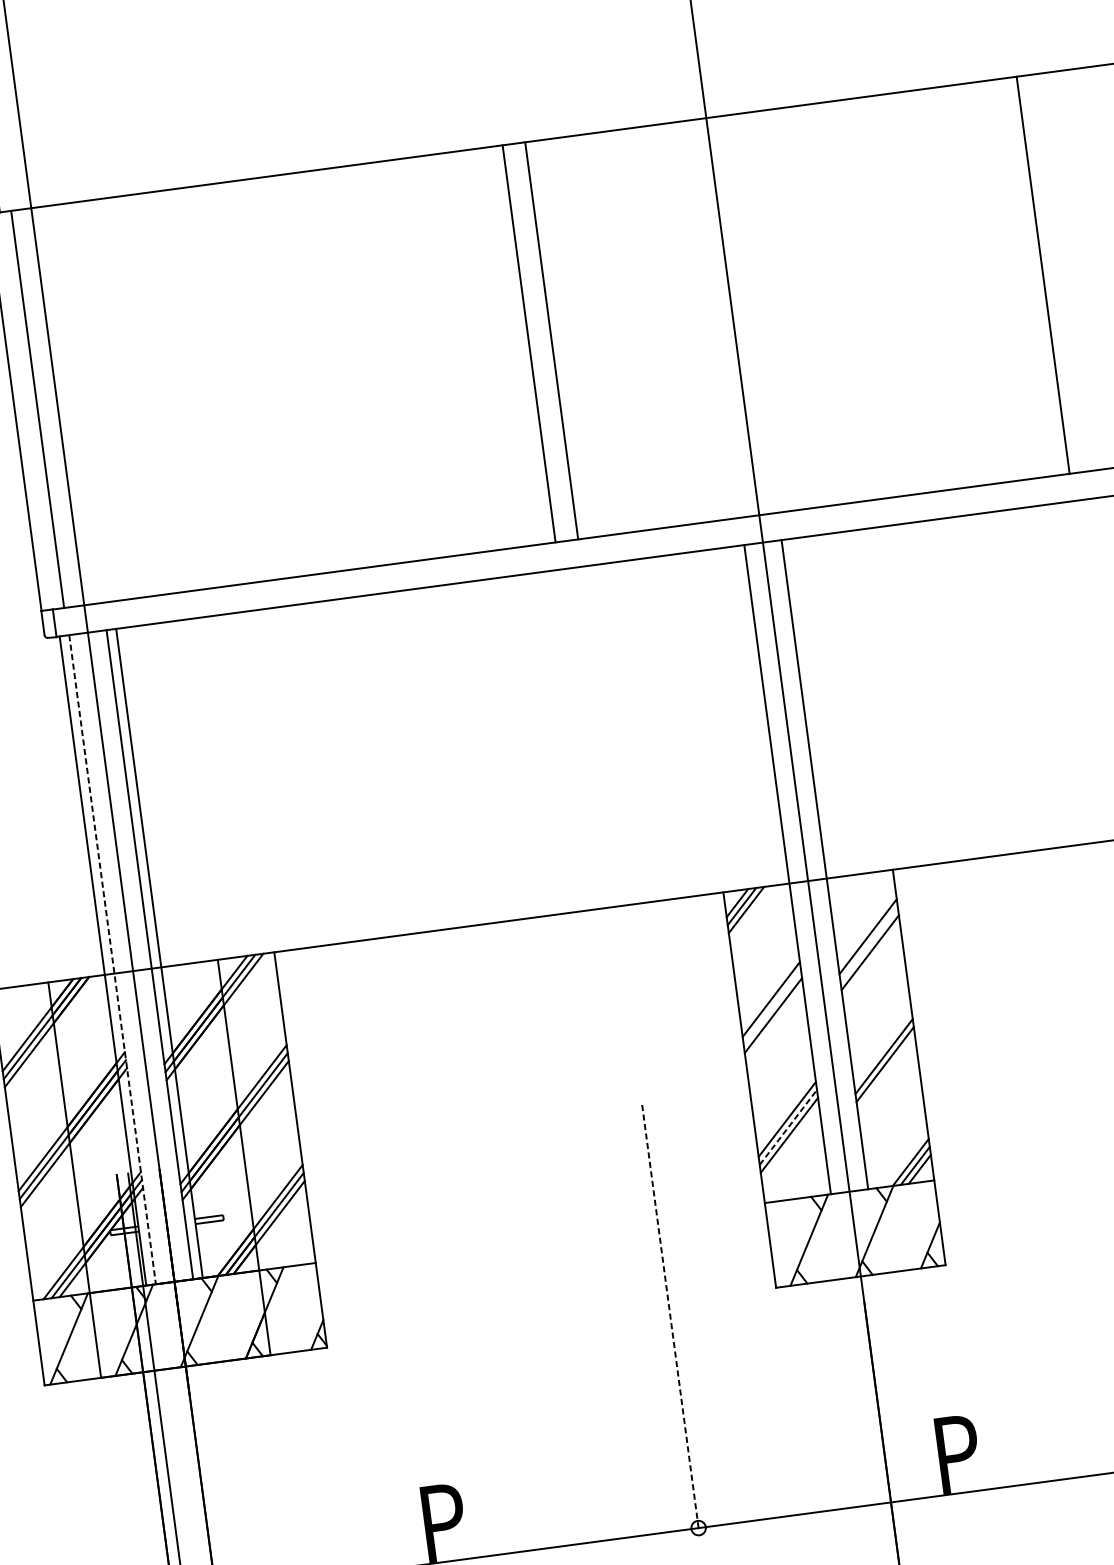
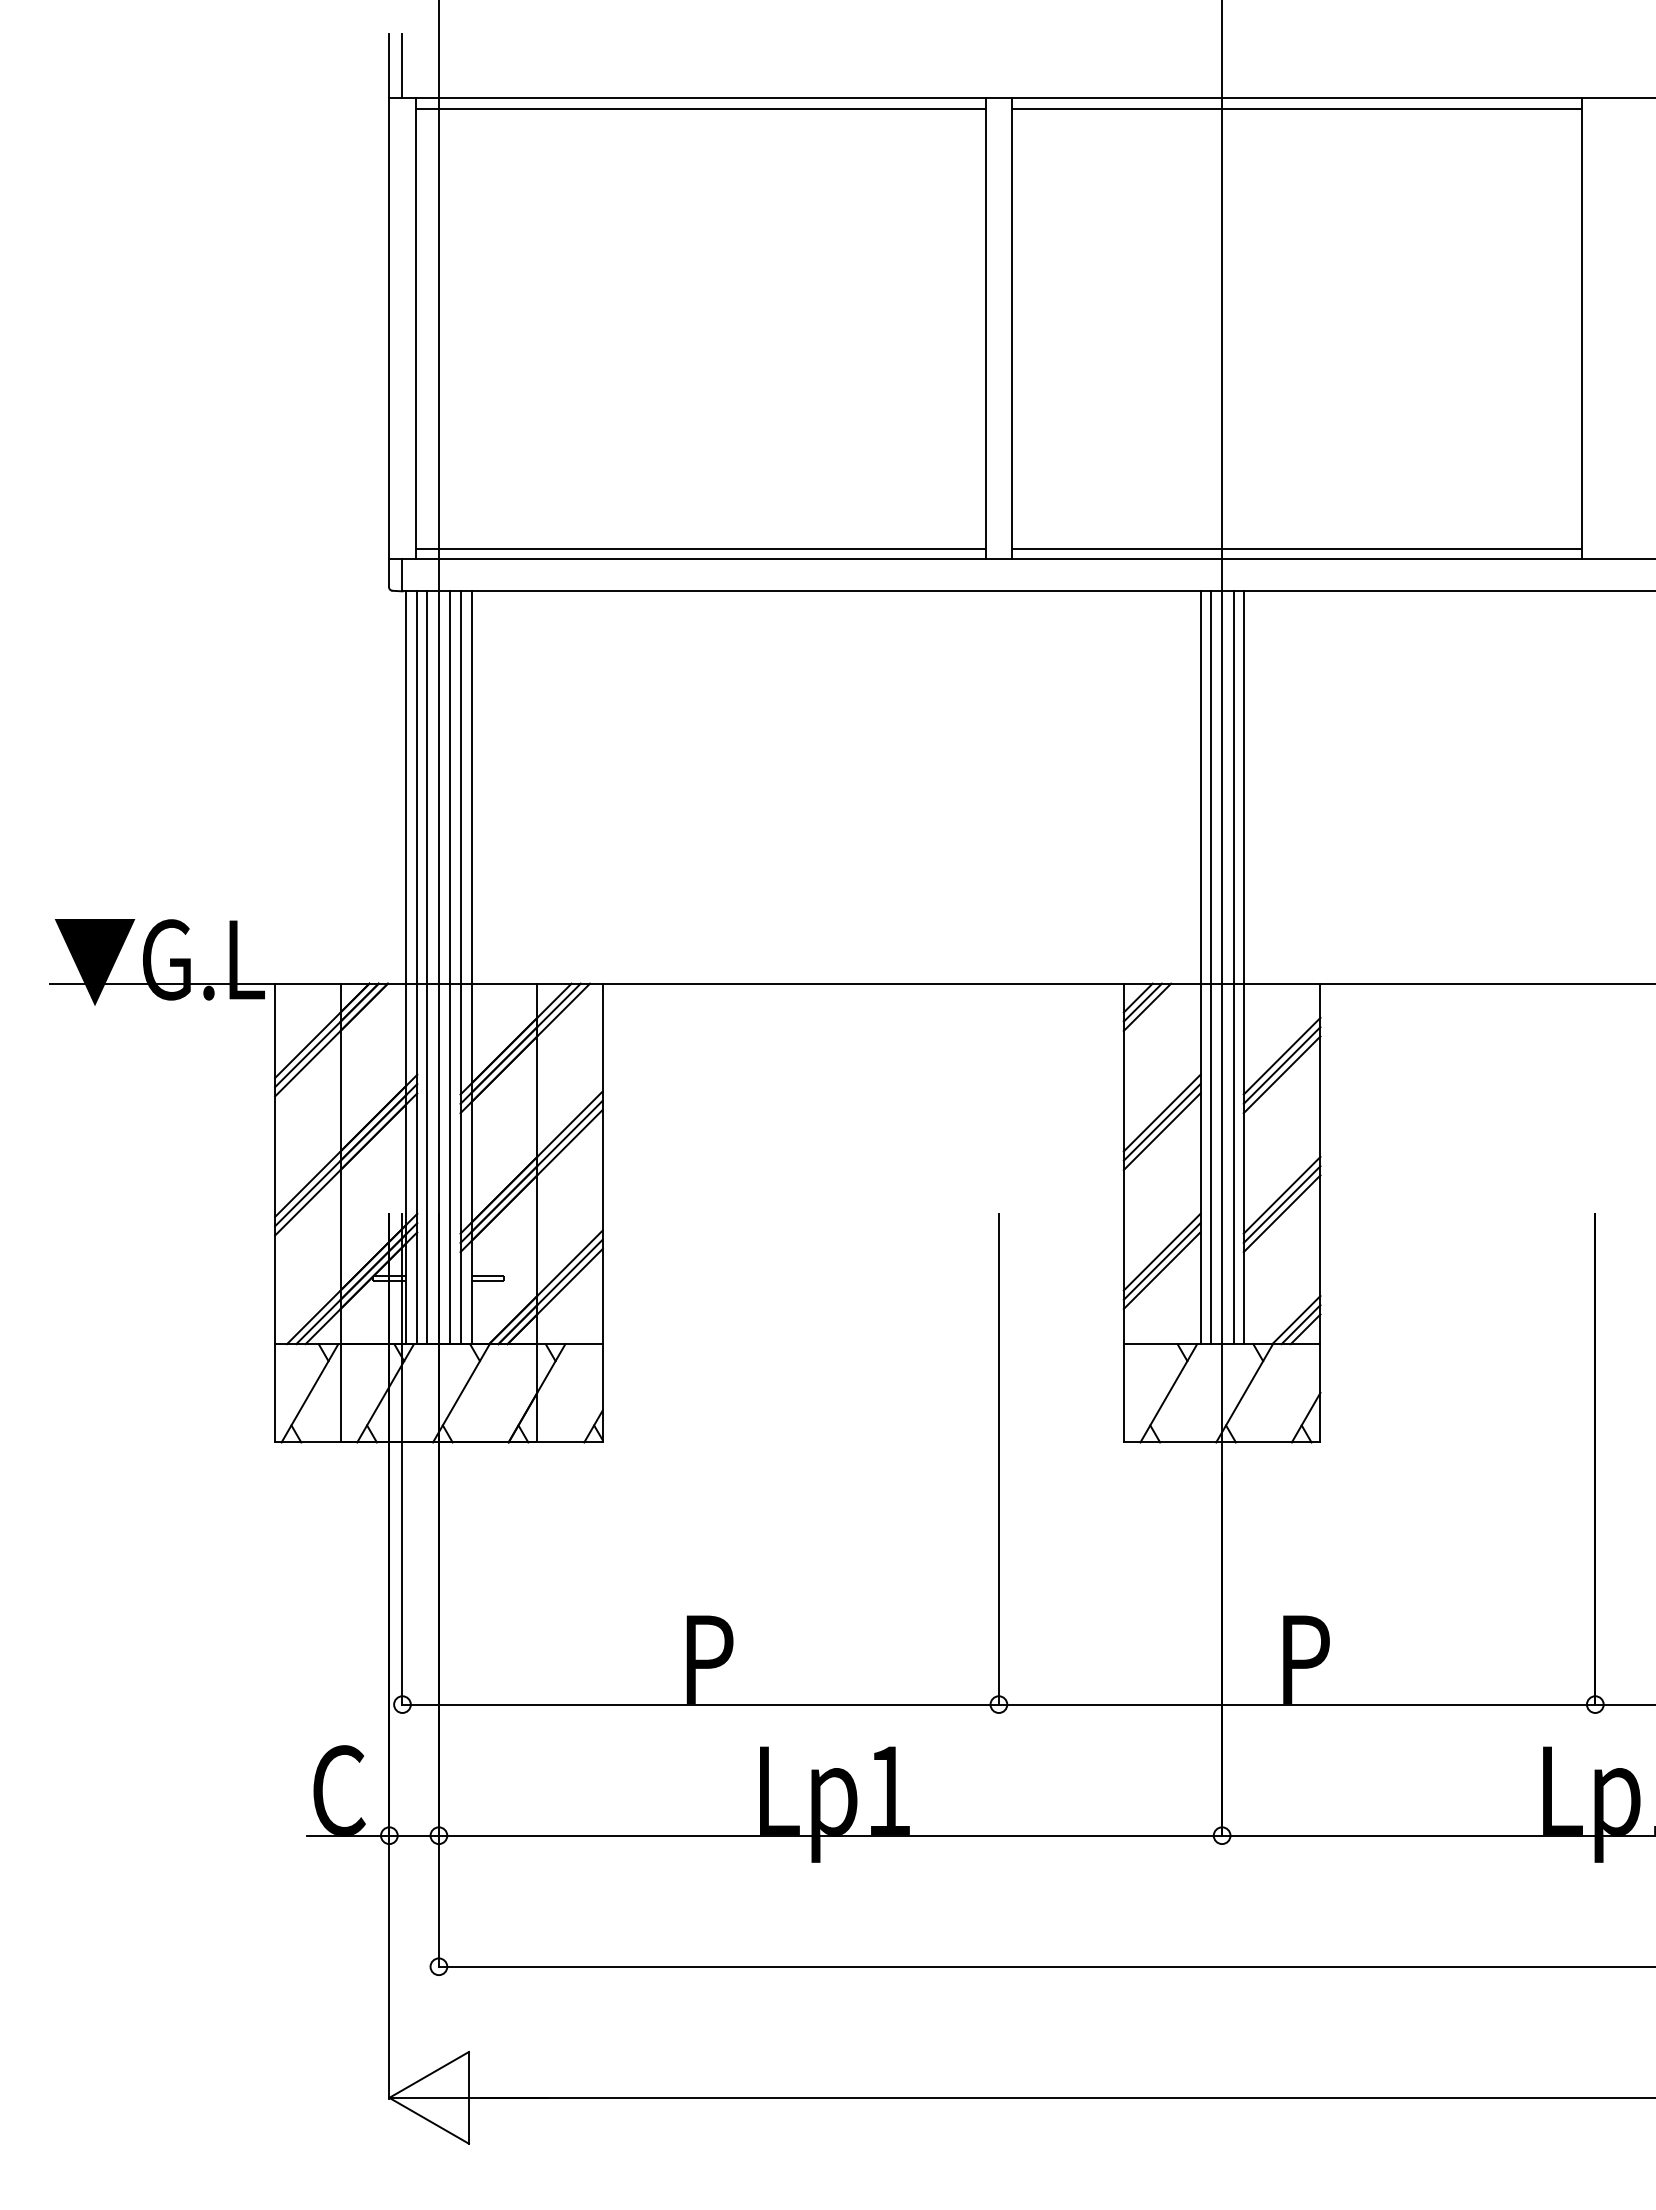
line: (772, 118) -> (1297, 108), added
line: (257, 186) -> (700, 108), added
line: (823, 498) -> (1297, 549), added
line: (308, 566) -> (700, 549), added
line: (816, 865) -> (1233, 967), added
line: (796, 868) -> (1210, 967), added
line: (868, 944) -> (1281, 1065), added
line: (141, 955) -> (450, 967), added
line: (121, 958) -> (427, 967), added
line: (112, 959) -> (417, 967), dashed -> solid
line: (771, 1007) -> (1161, 1122), added
line: (885, 1072) -> (1281, 1213), added
line: (788, 1127) -> (1162, 1261), dashed -> solid
line: (670, 1316) -> (998, 1459), dashed -> solid

